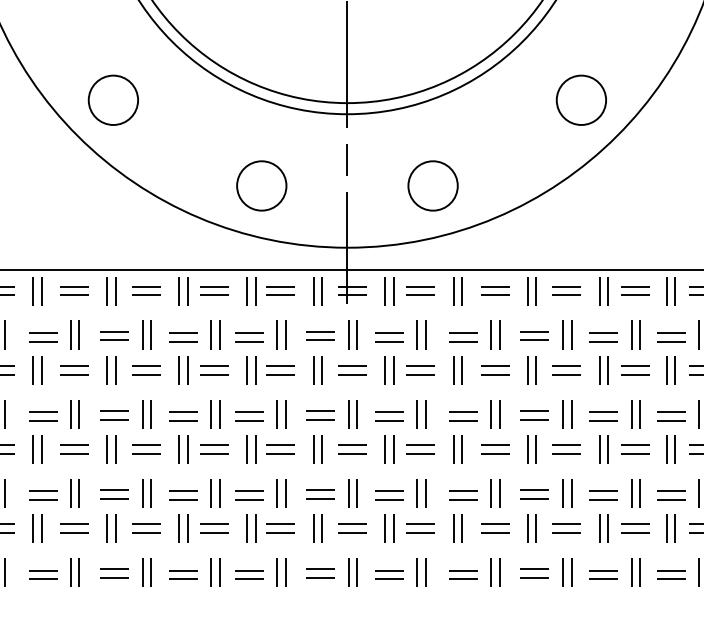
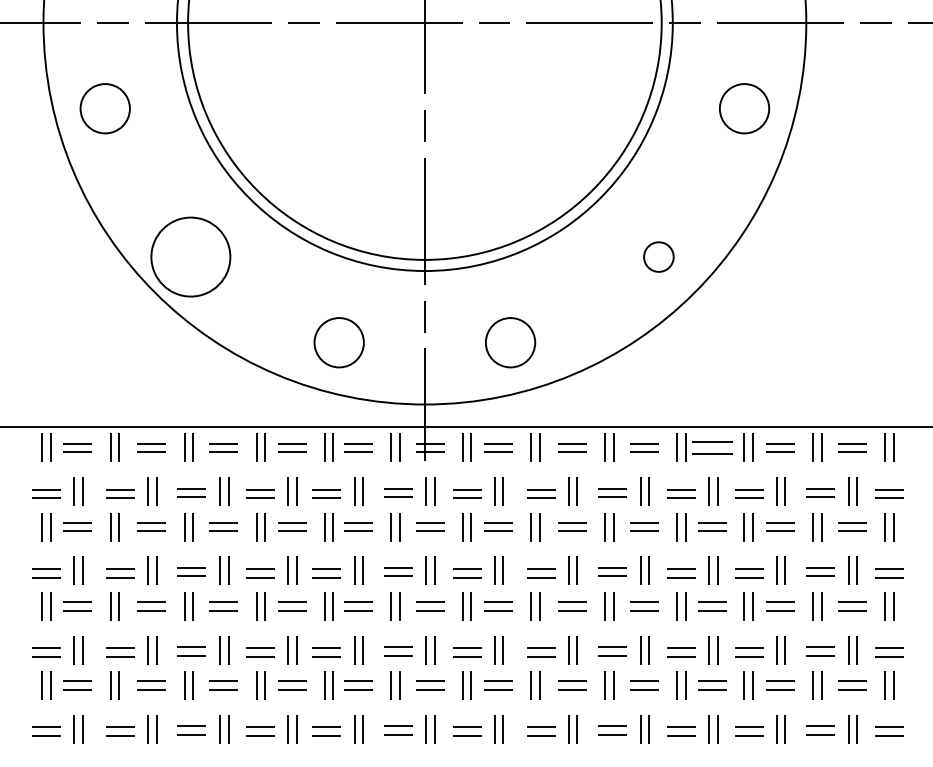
circle: (113, 99) -> (190, 256), size x1.6
circle: (581, 99) -> (658, 256), size x0.6
part: (635, 290) -> (712, 447), size x1.4

